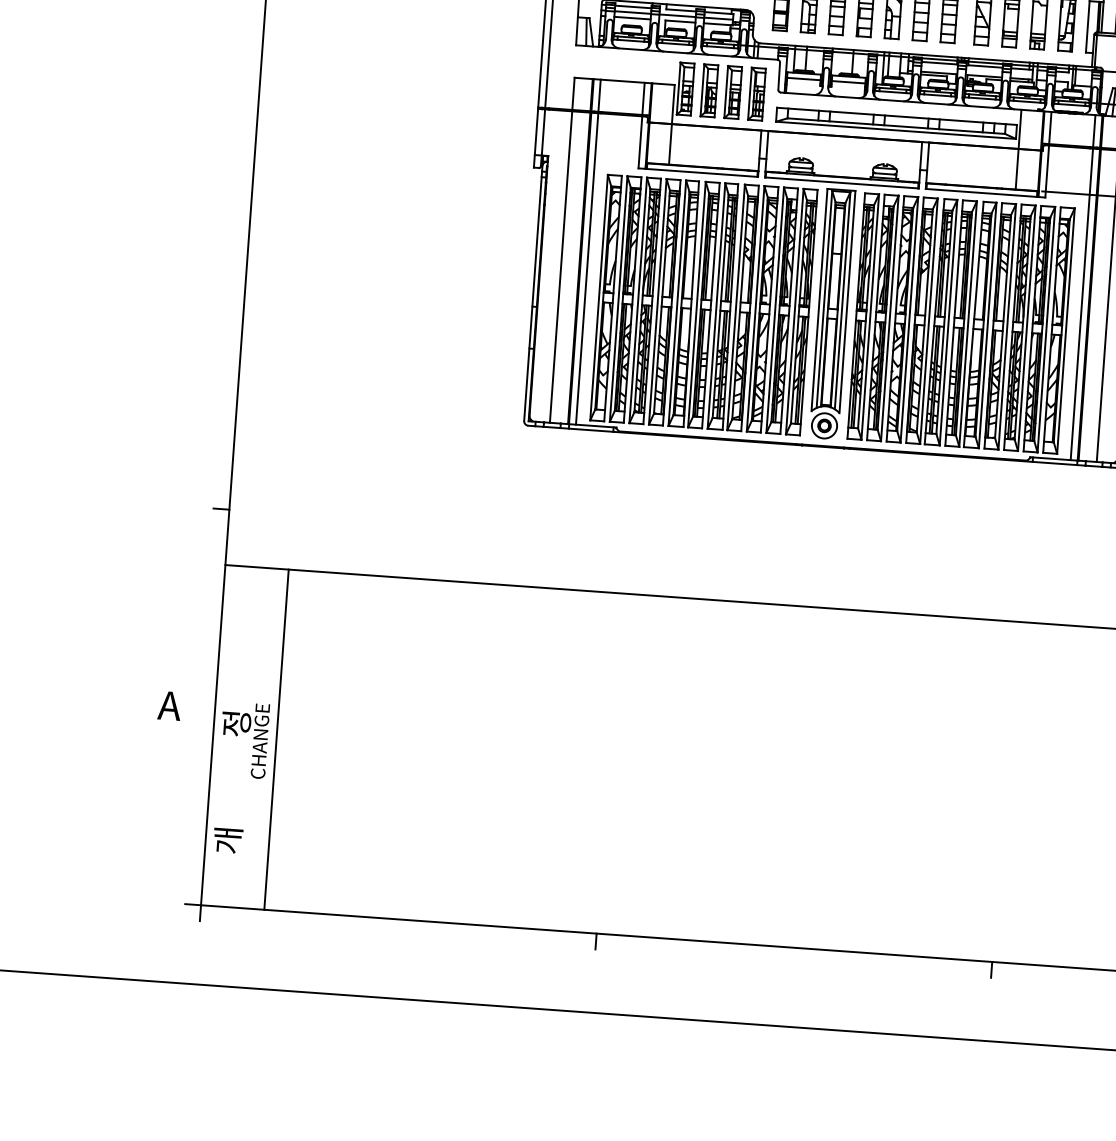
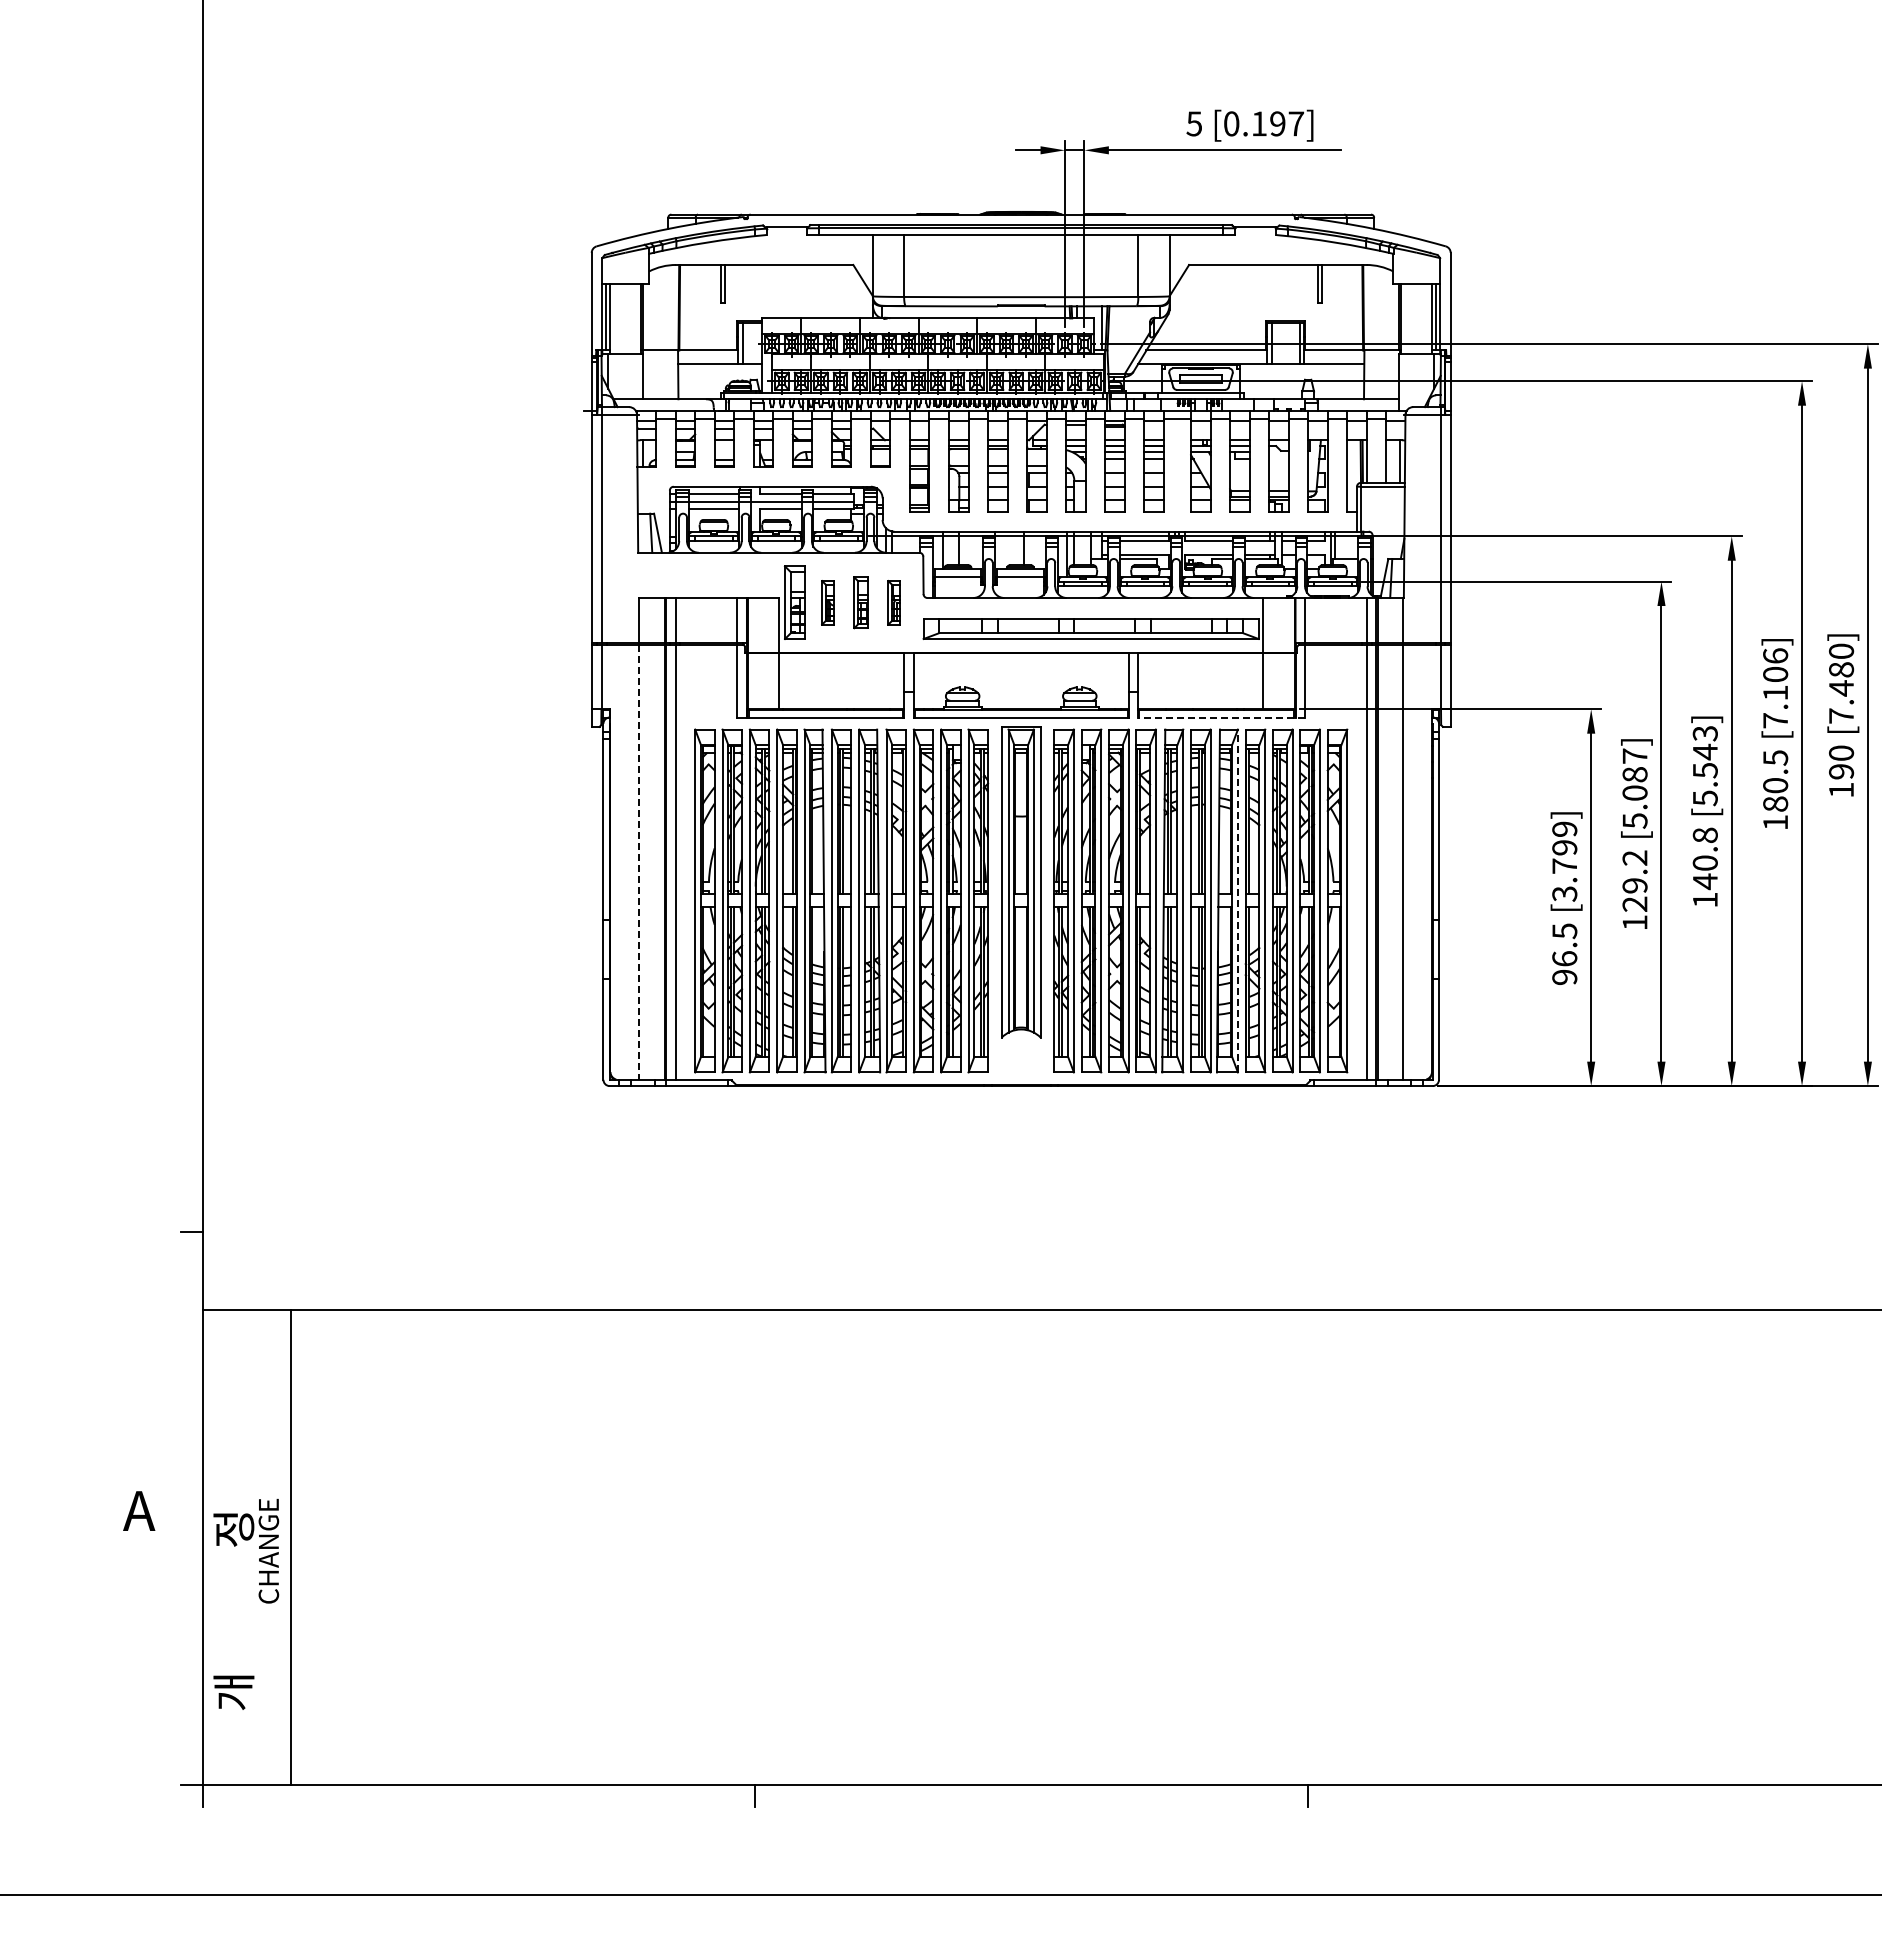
part: (709, 90) -> (827, 602), size x0.6
part: (732, 92) -> (860, 602), size x0.7
part: (756, 94) -> (893, 602), size x0.6
line: (985, 193) -> (1221, 717), solid -> dashed
line: (561, 267) -> (639, 862), solid -> dashed
line: (987, 325) -> (1237, 900), solid -> dashed
part: (824, 425) -> (1020, 1056), removed

